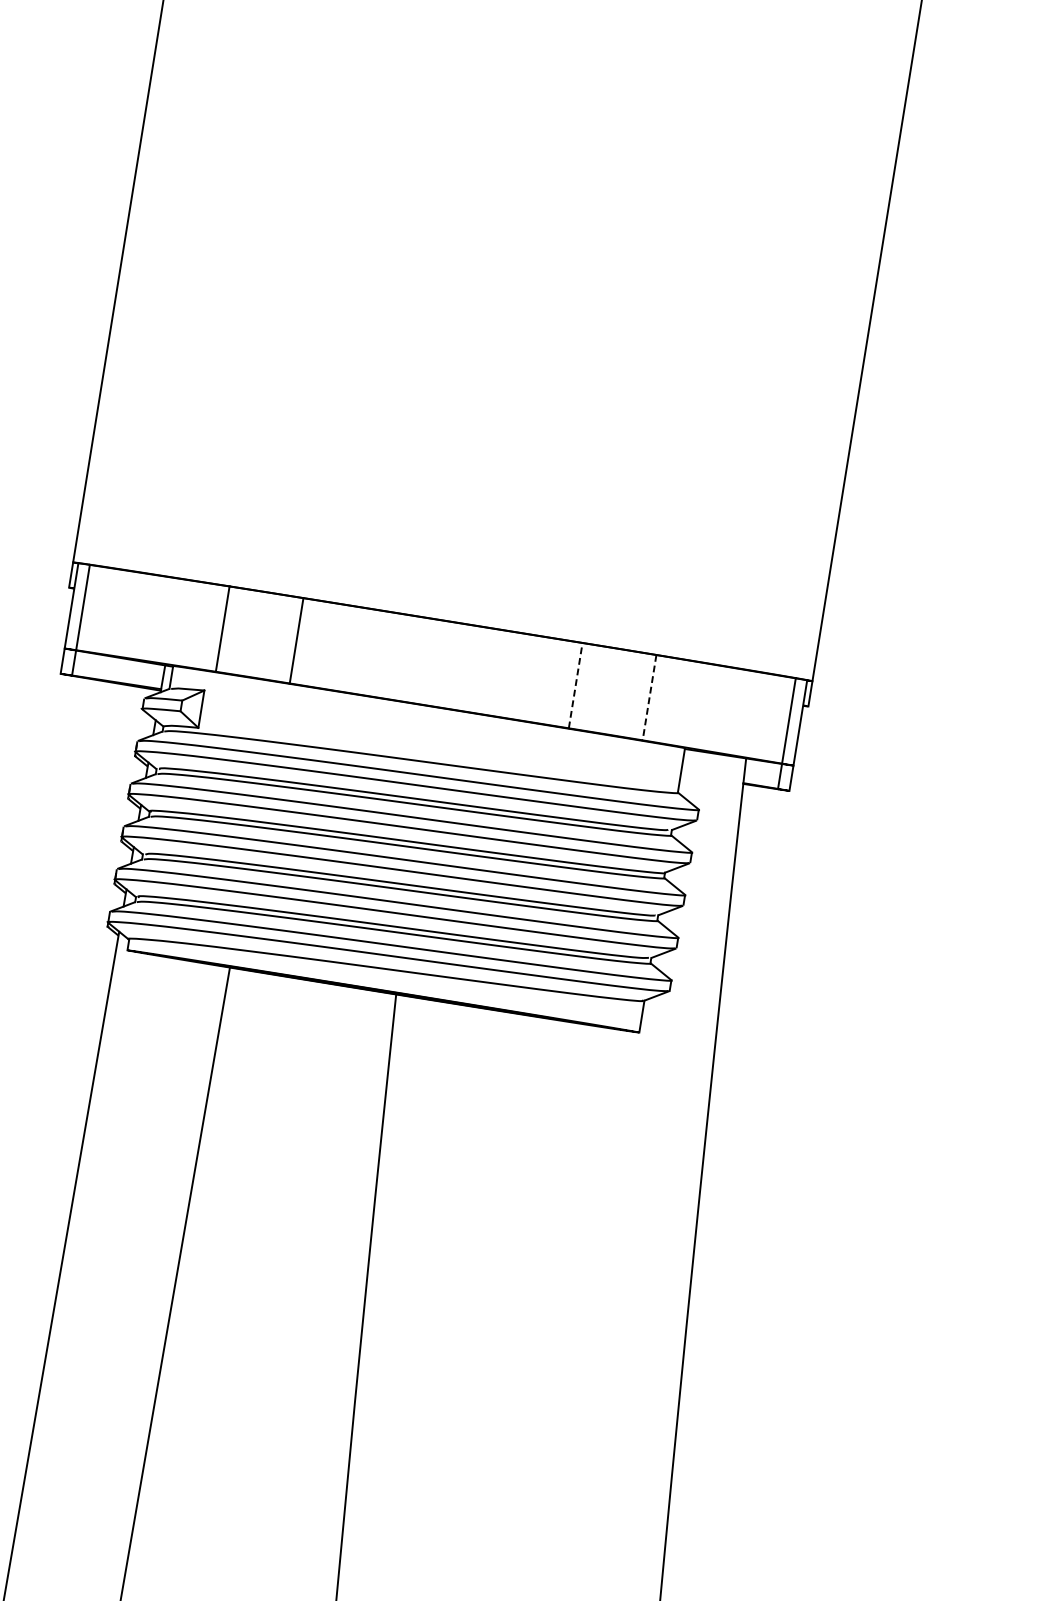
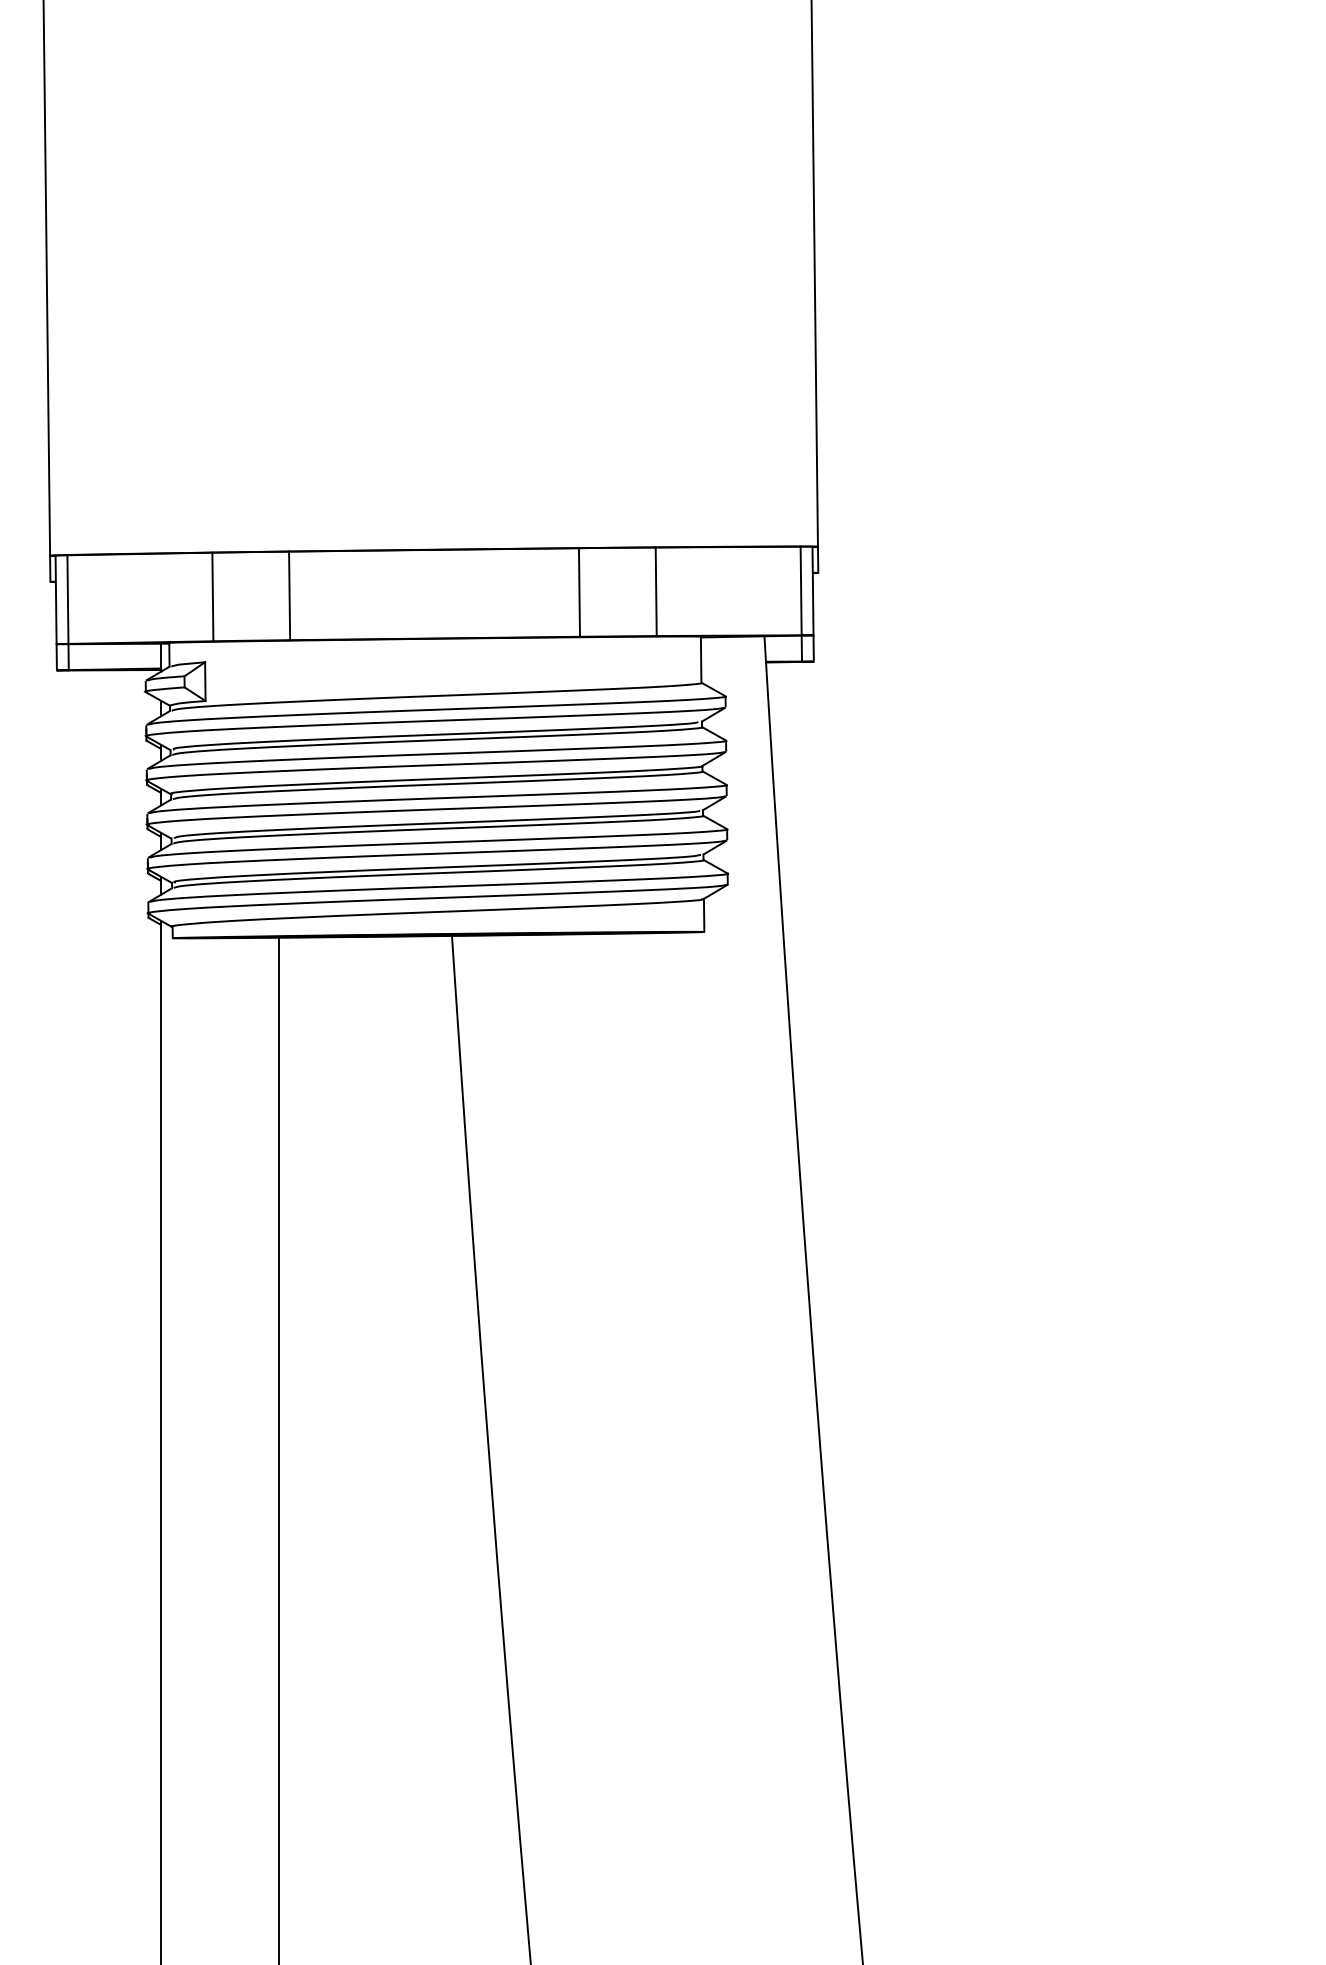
line: (575, 685) -> (579, 592), dashed -> solid
line: (649, 698) -> (656, 592), dashed -> solid

